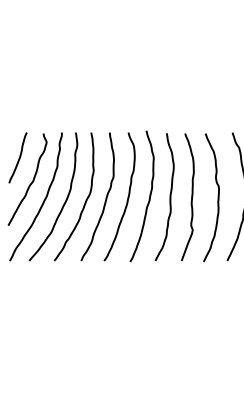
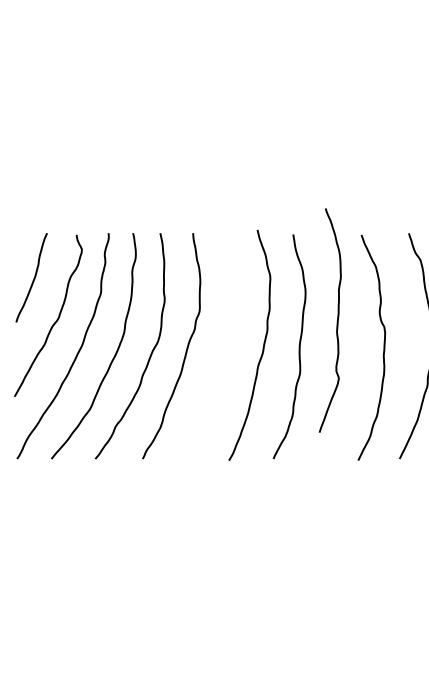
curve: (127, 196) -> (224, 345), removed
curve: (191, 197) -> (336, 321), moved

